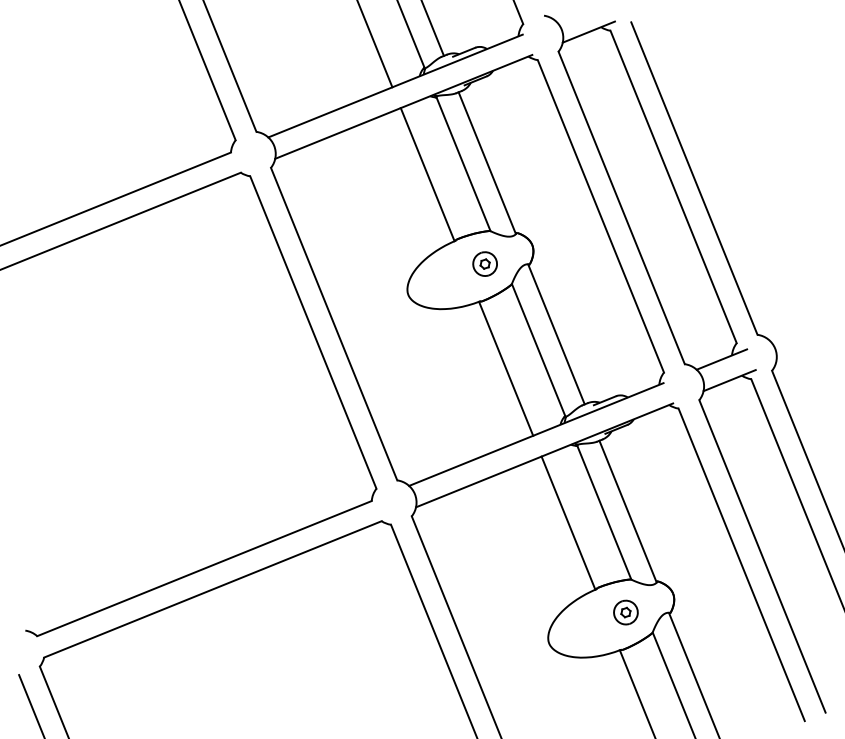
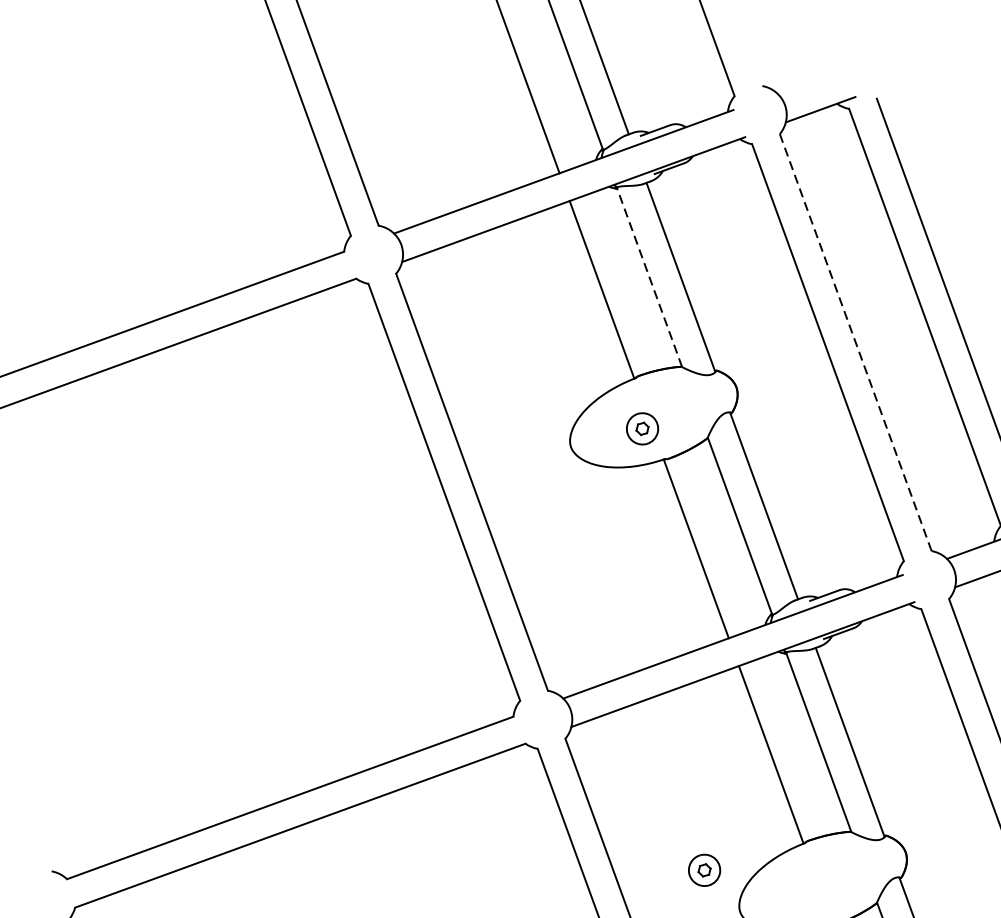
line: (463, 163) -> (649, 276), solid -> dashed
line: (621, 207) -> (855, 341), solid -> dashed
part: (484, 263) -> (641, 428), moved
part: (625, 612) -> (704, 870), moved

